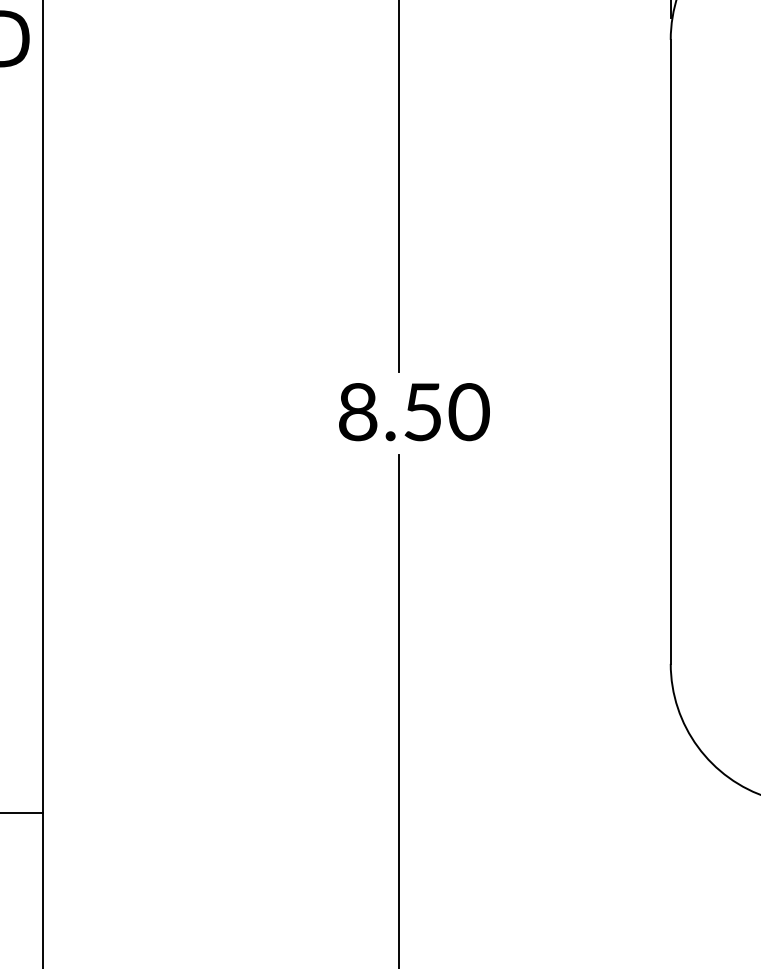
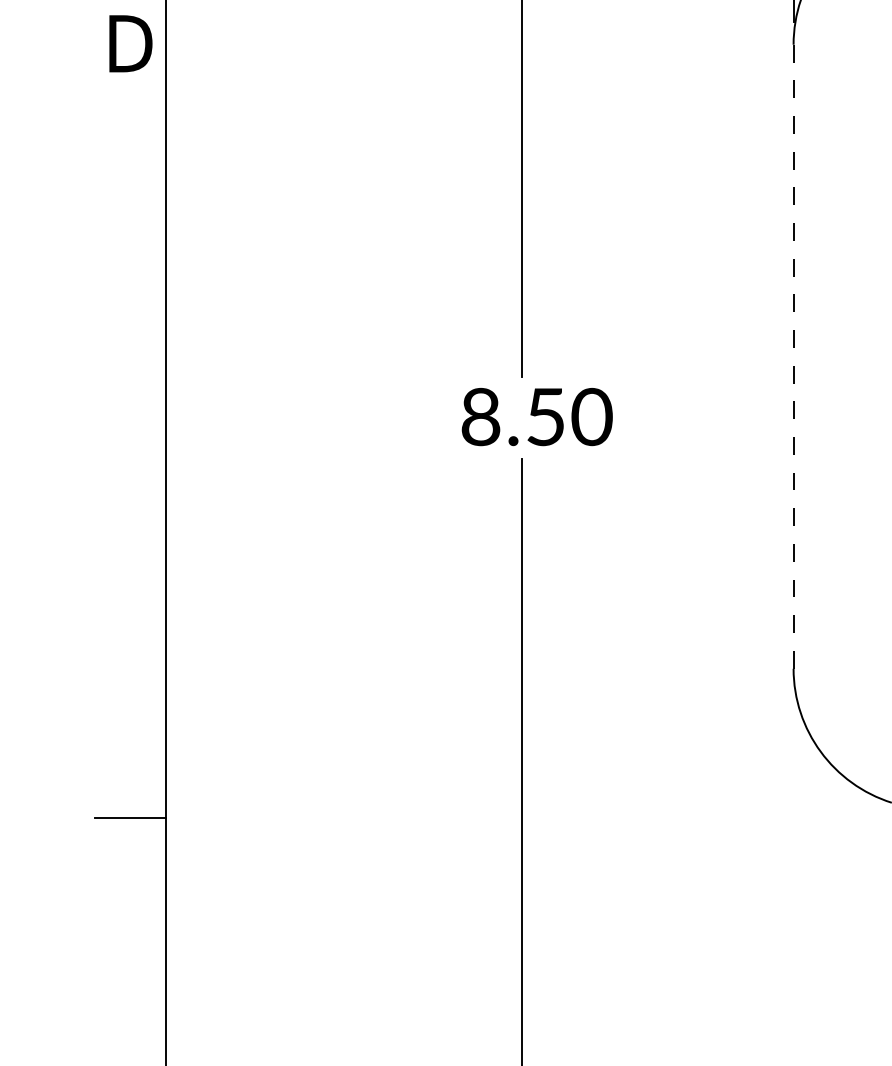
line: (670, 352) -> (793, 357), solid -> dashed

